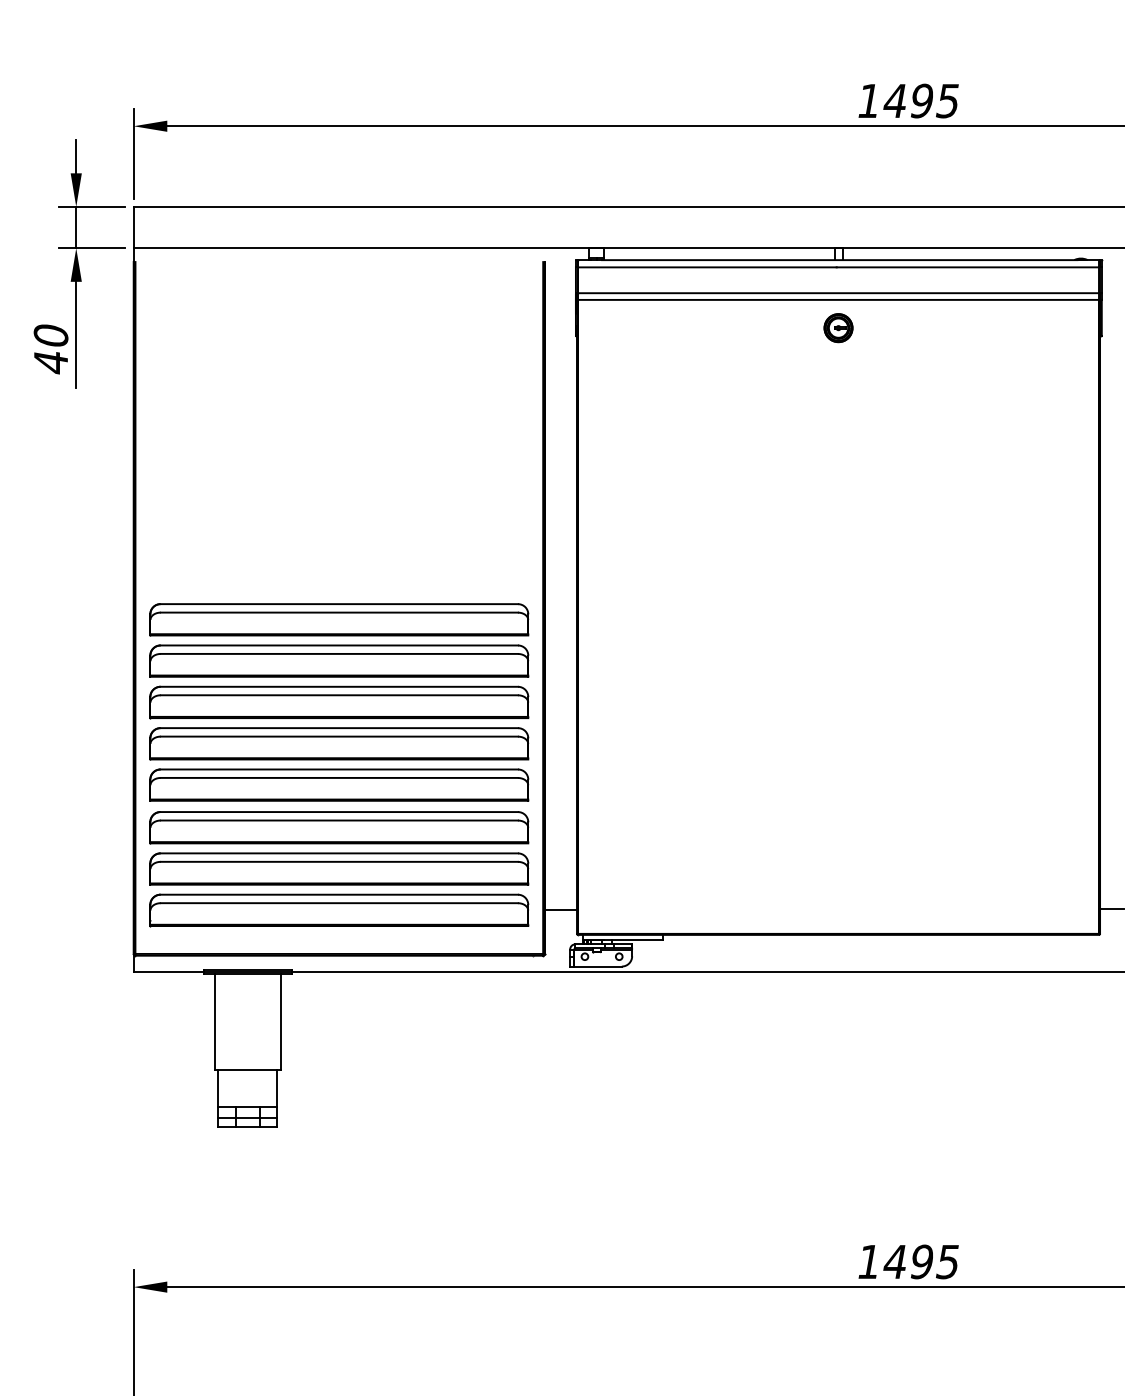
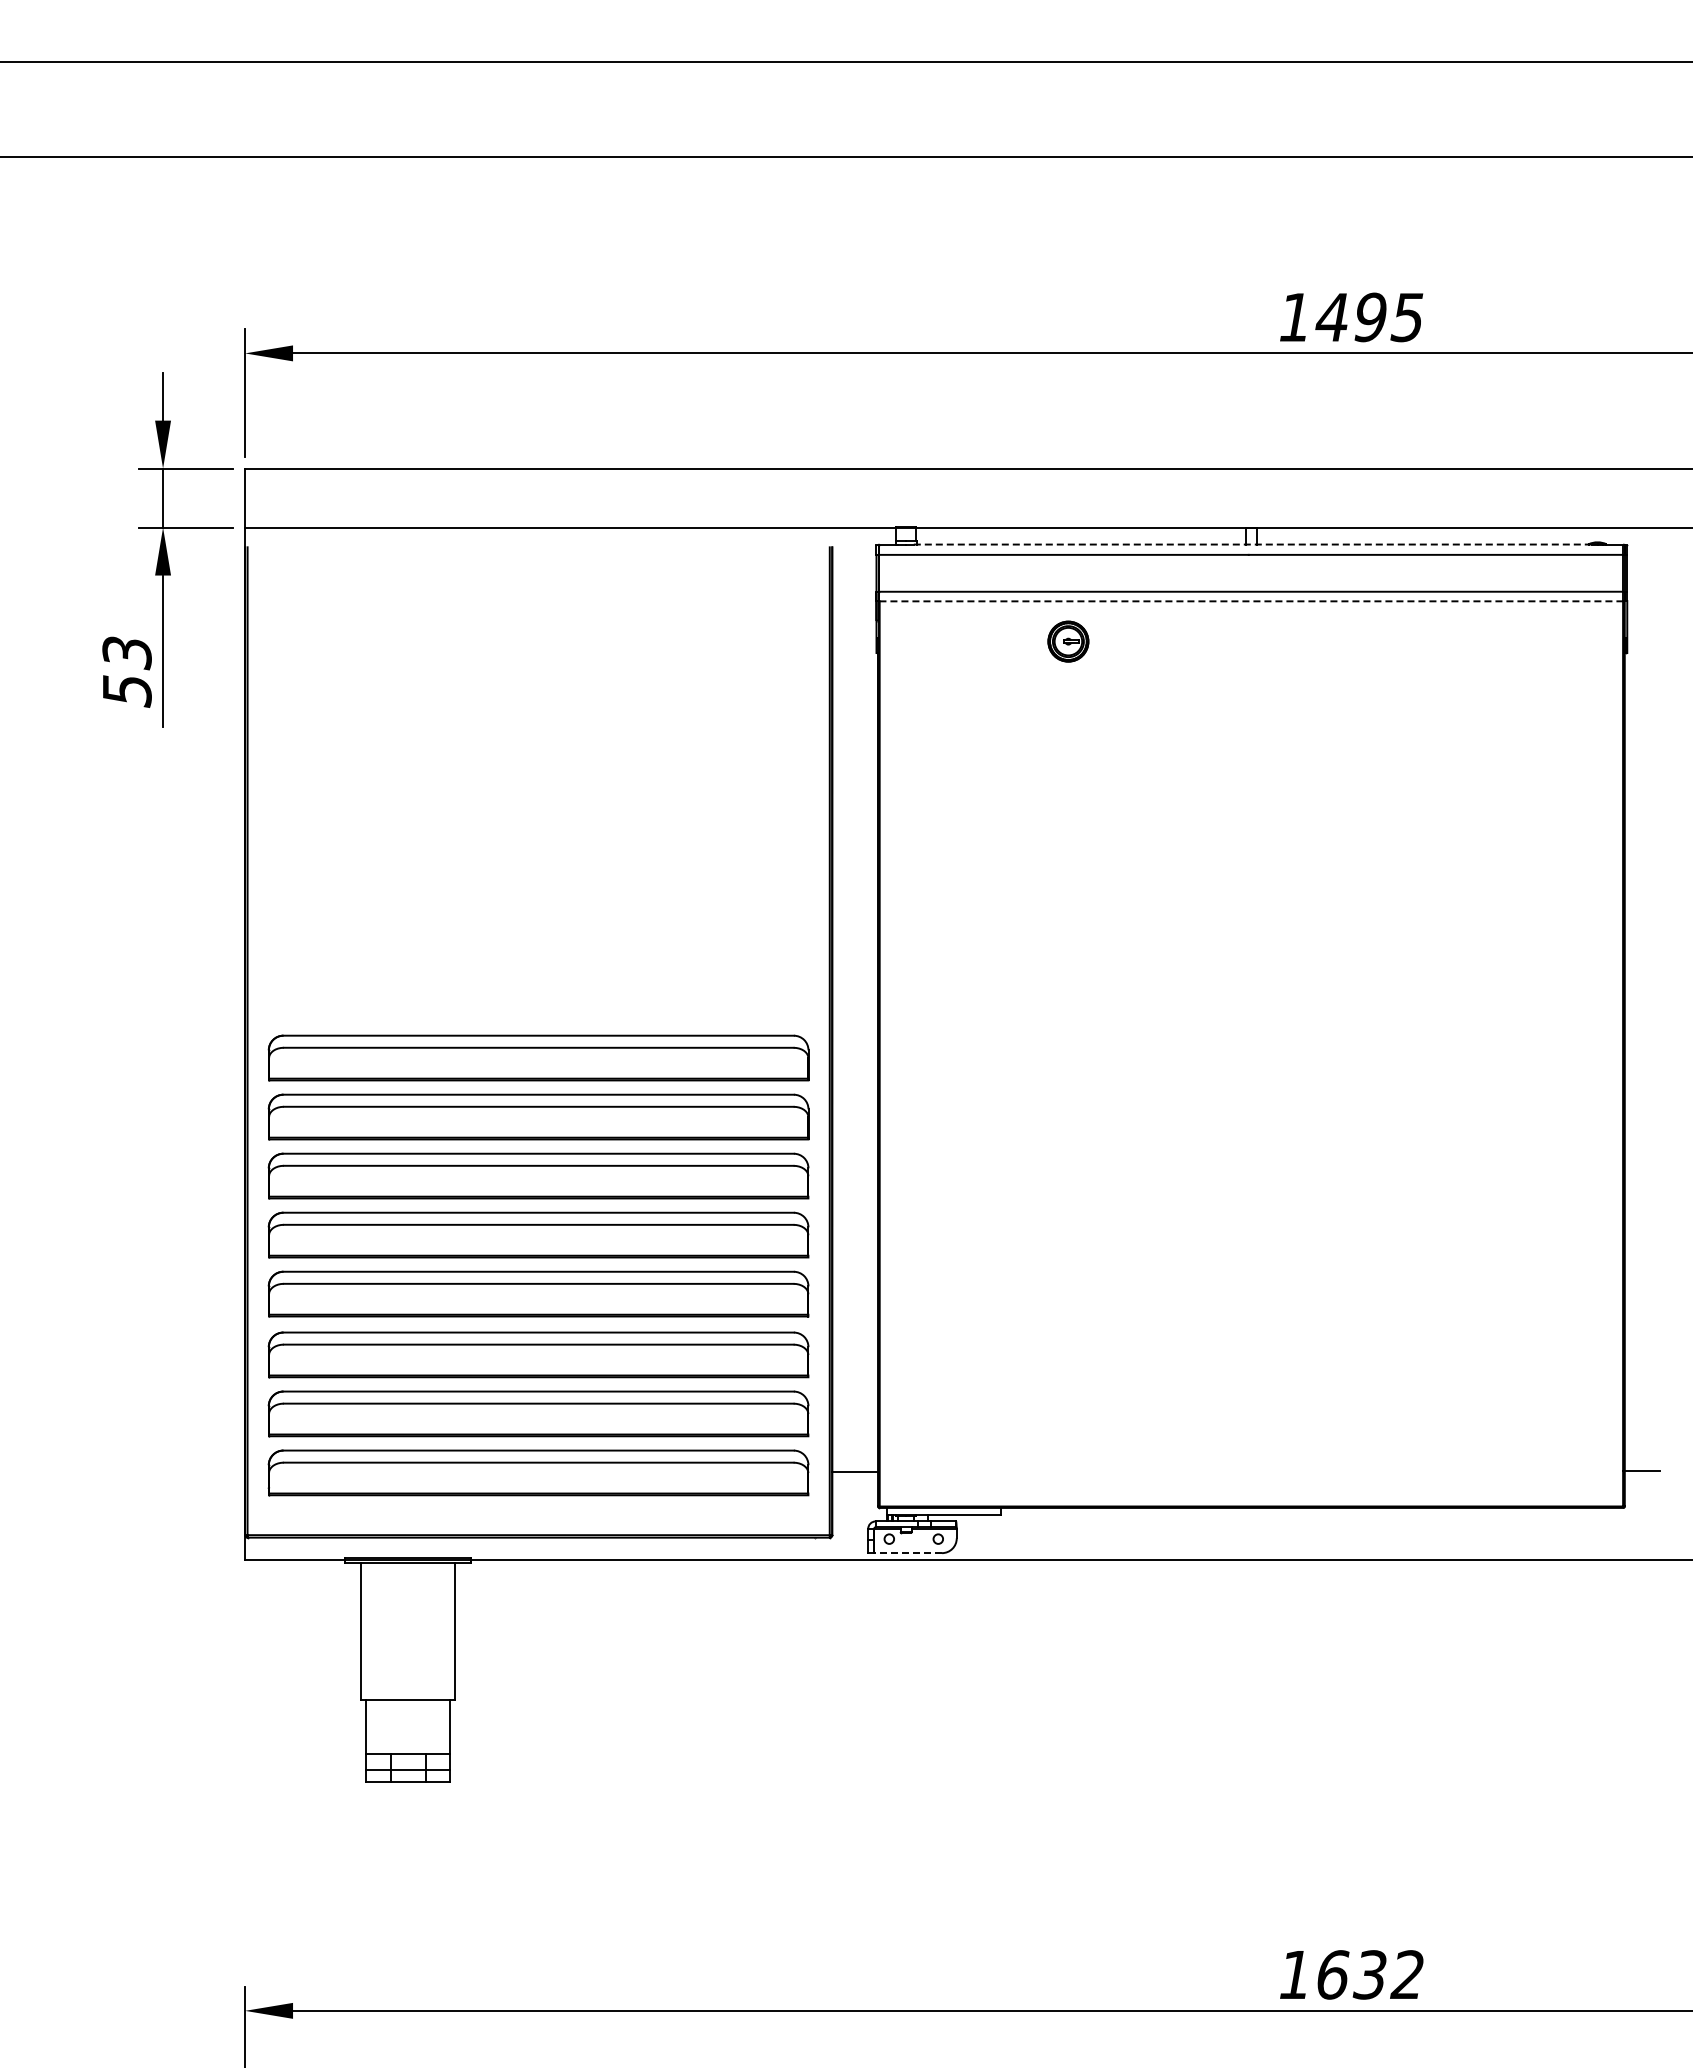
line: (839, 260) -> (1253, 544), solid -> dashed
line: (838, 300) -> (1251, 601), solid -> dashed
part: (838, 328) -> (1068, 641), moved
text: (50, 349) -> (126, 671), 40 -> 53
line: (598, 966) -> (908, 1553), solid -> dashed
text: (921, 1261) -> (1369, 1974), 1495 -> 1632

